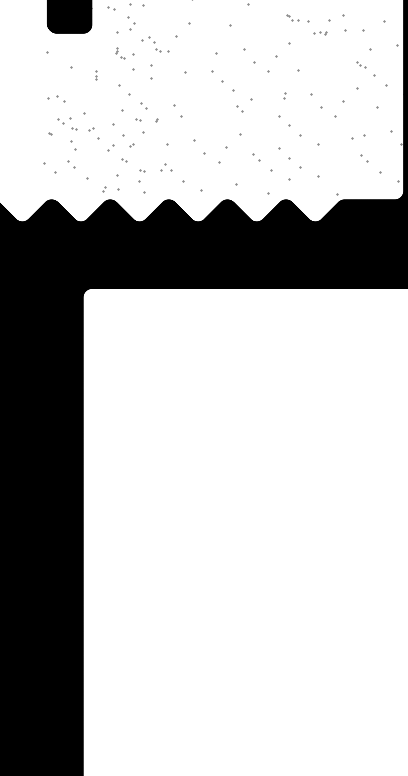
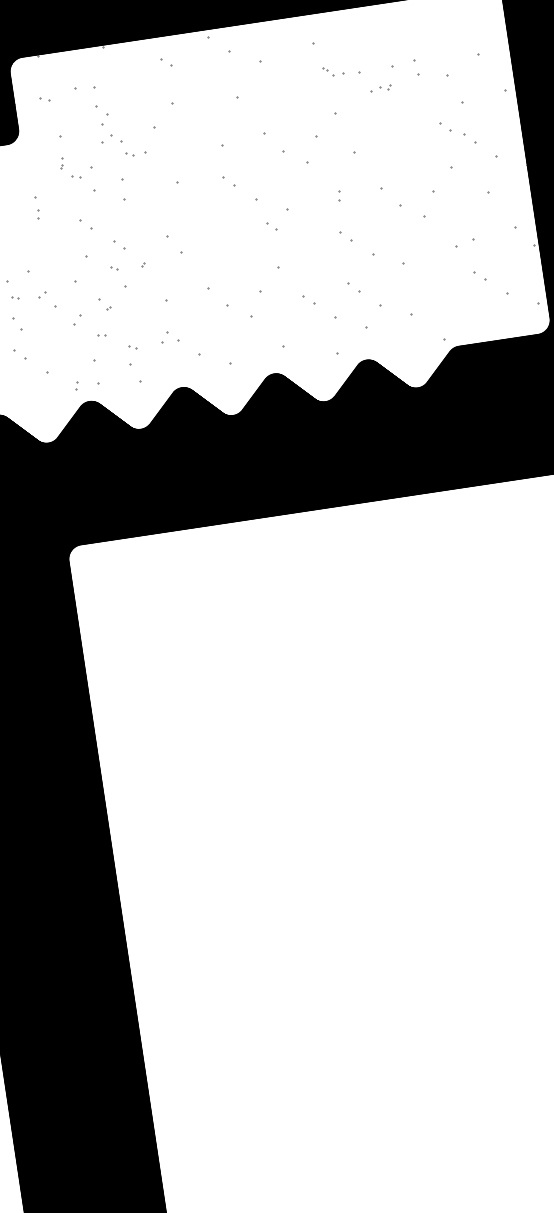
part: (344, 22) -> (416, 66), size x0.62
part: (131, 23) -> (103, 114), moved
part: (120, 53) -> (70, 168), size x1.43
part: (360, 64) -> (451, 128), size x1.67
part: (95, 75) -> (36, 208), size x1.67
part: (217, 76) -> (229, 181), size x0.62
part: (125, 89) -> (87, 223), size x0.62
part: (285, 121) -> (346, 236), size x0.62
part: (129, 141) -> (105, 304), size x0.62
part: (285, 153) -> (354, 286), size x0.62

